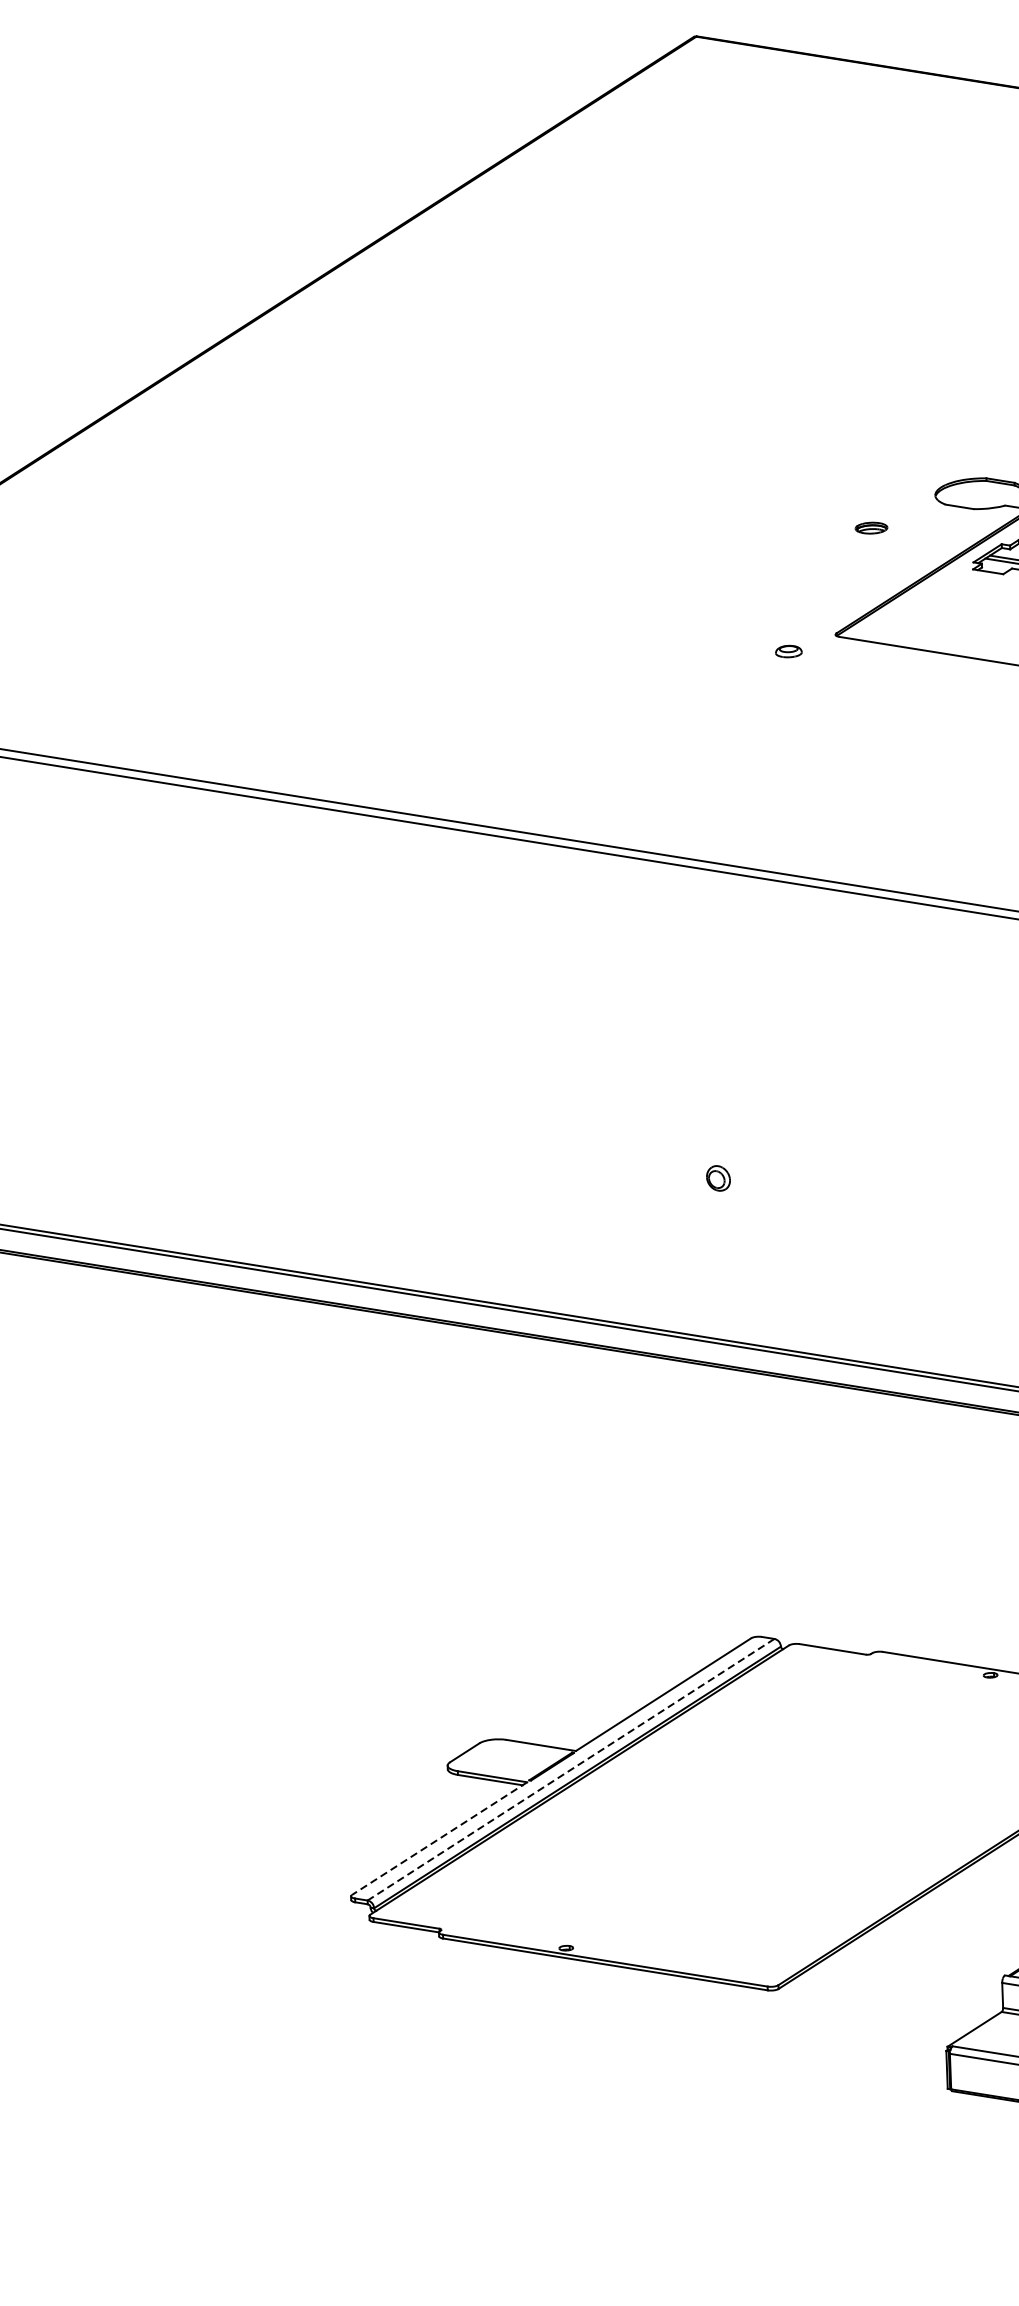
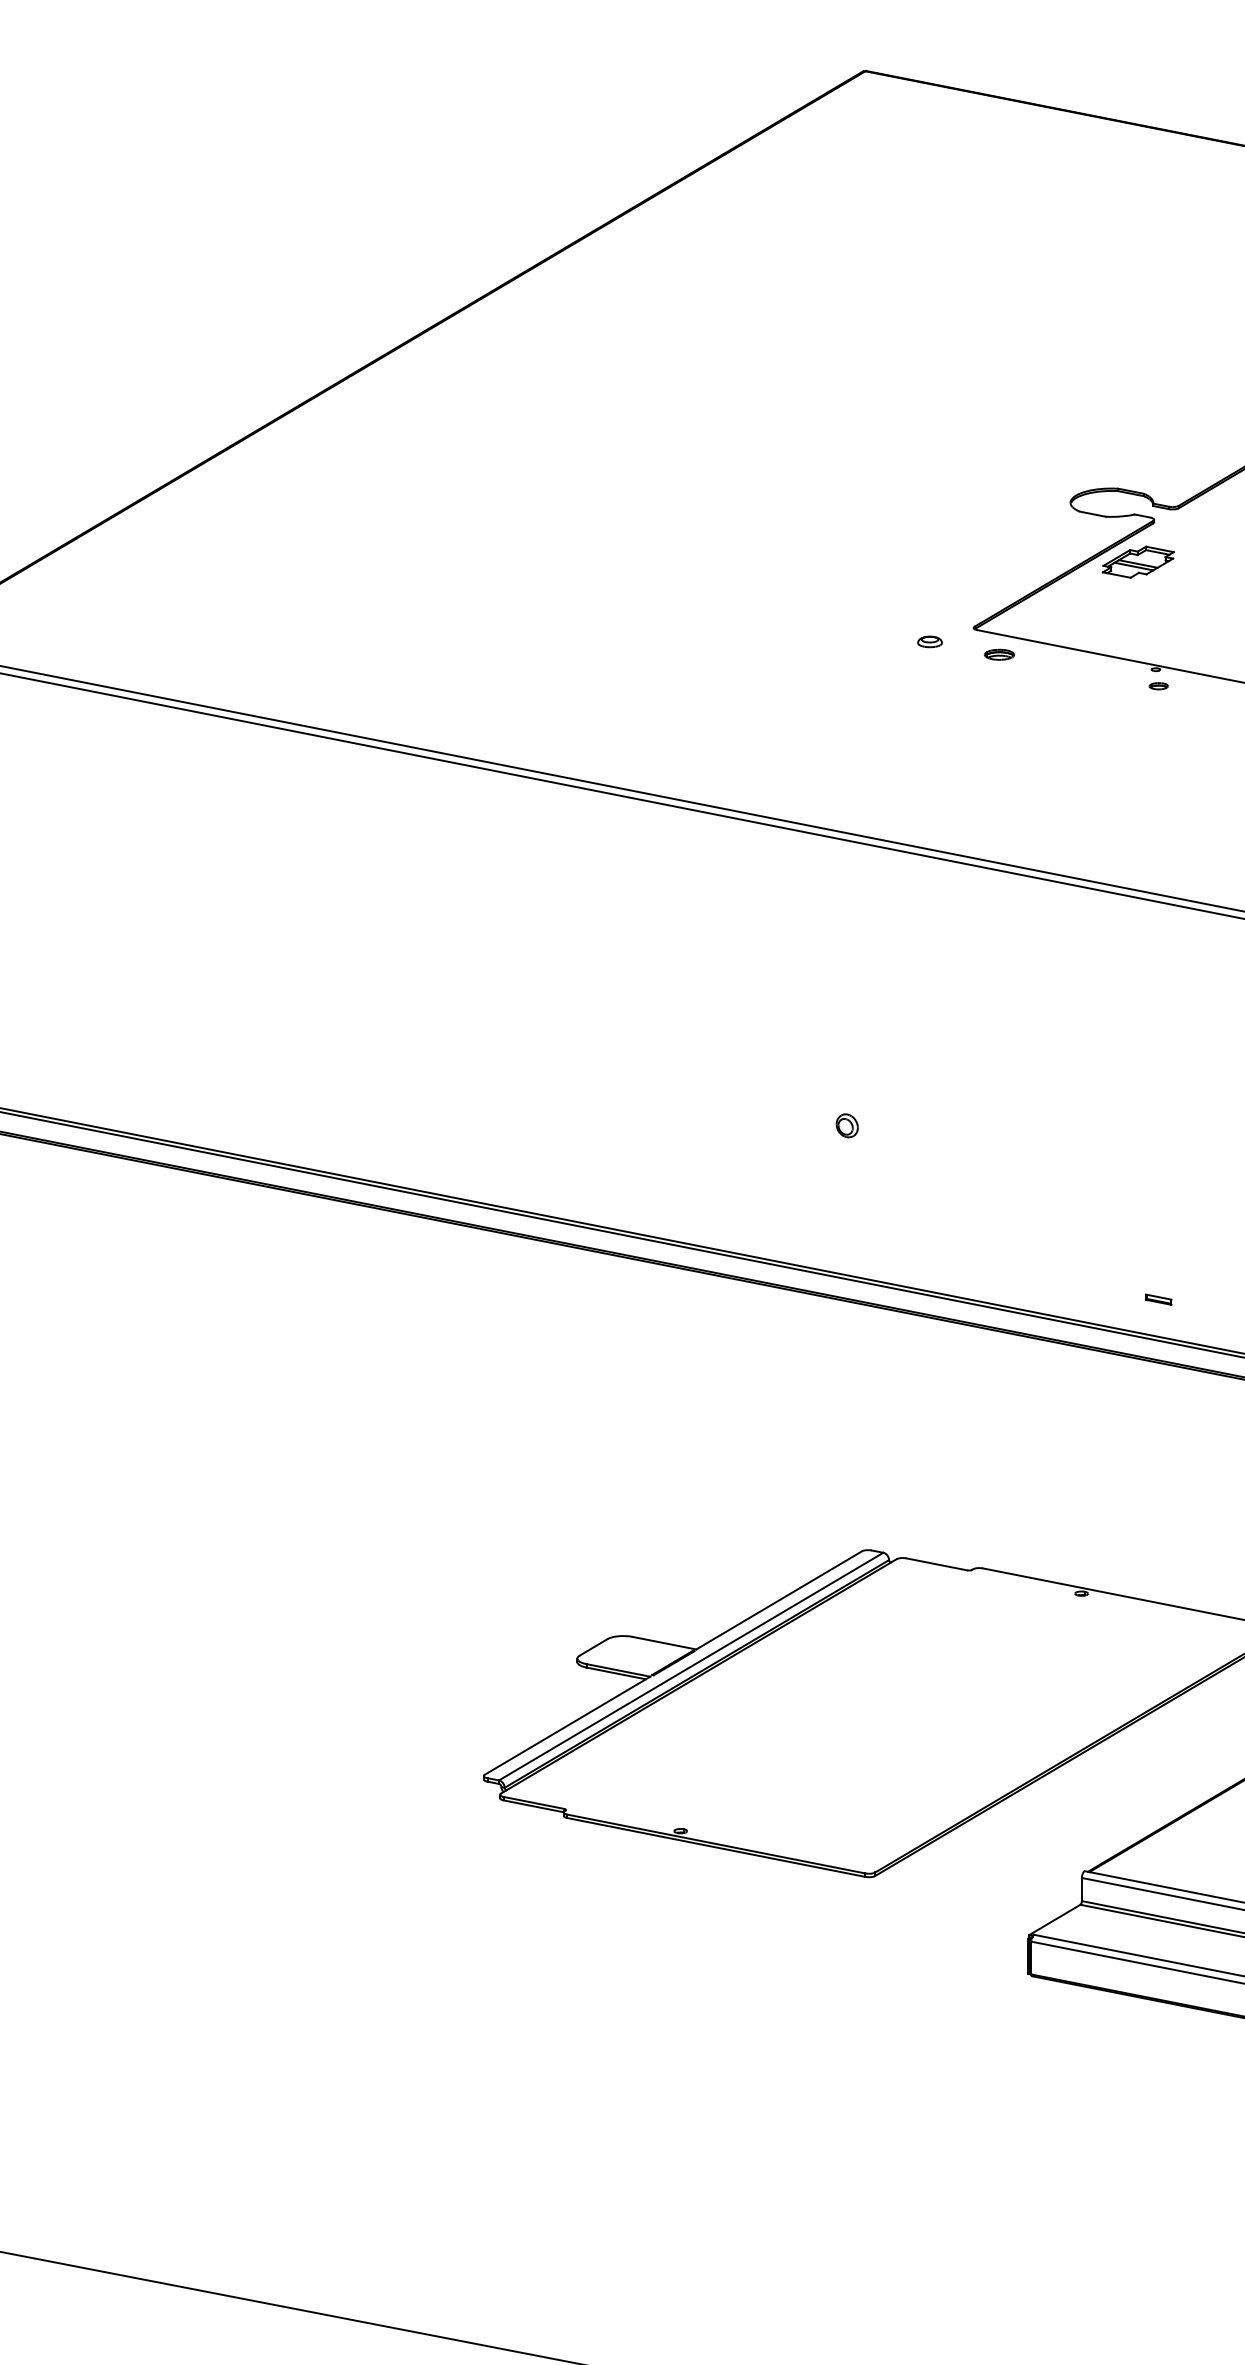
part: (871, 527) -> (999, 654), moved
line: (570, 1769) -> (690, 1666), dashed -> solid
line: (439, 1838) -> (567, 1725), dashed -> solid

